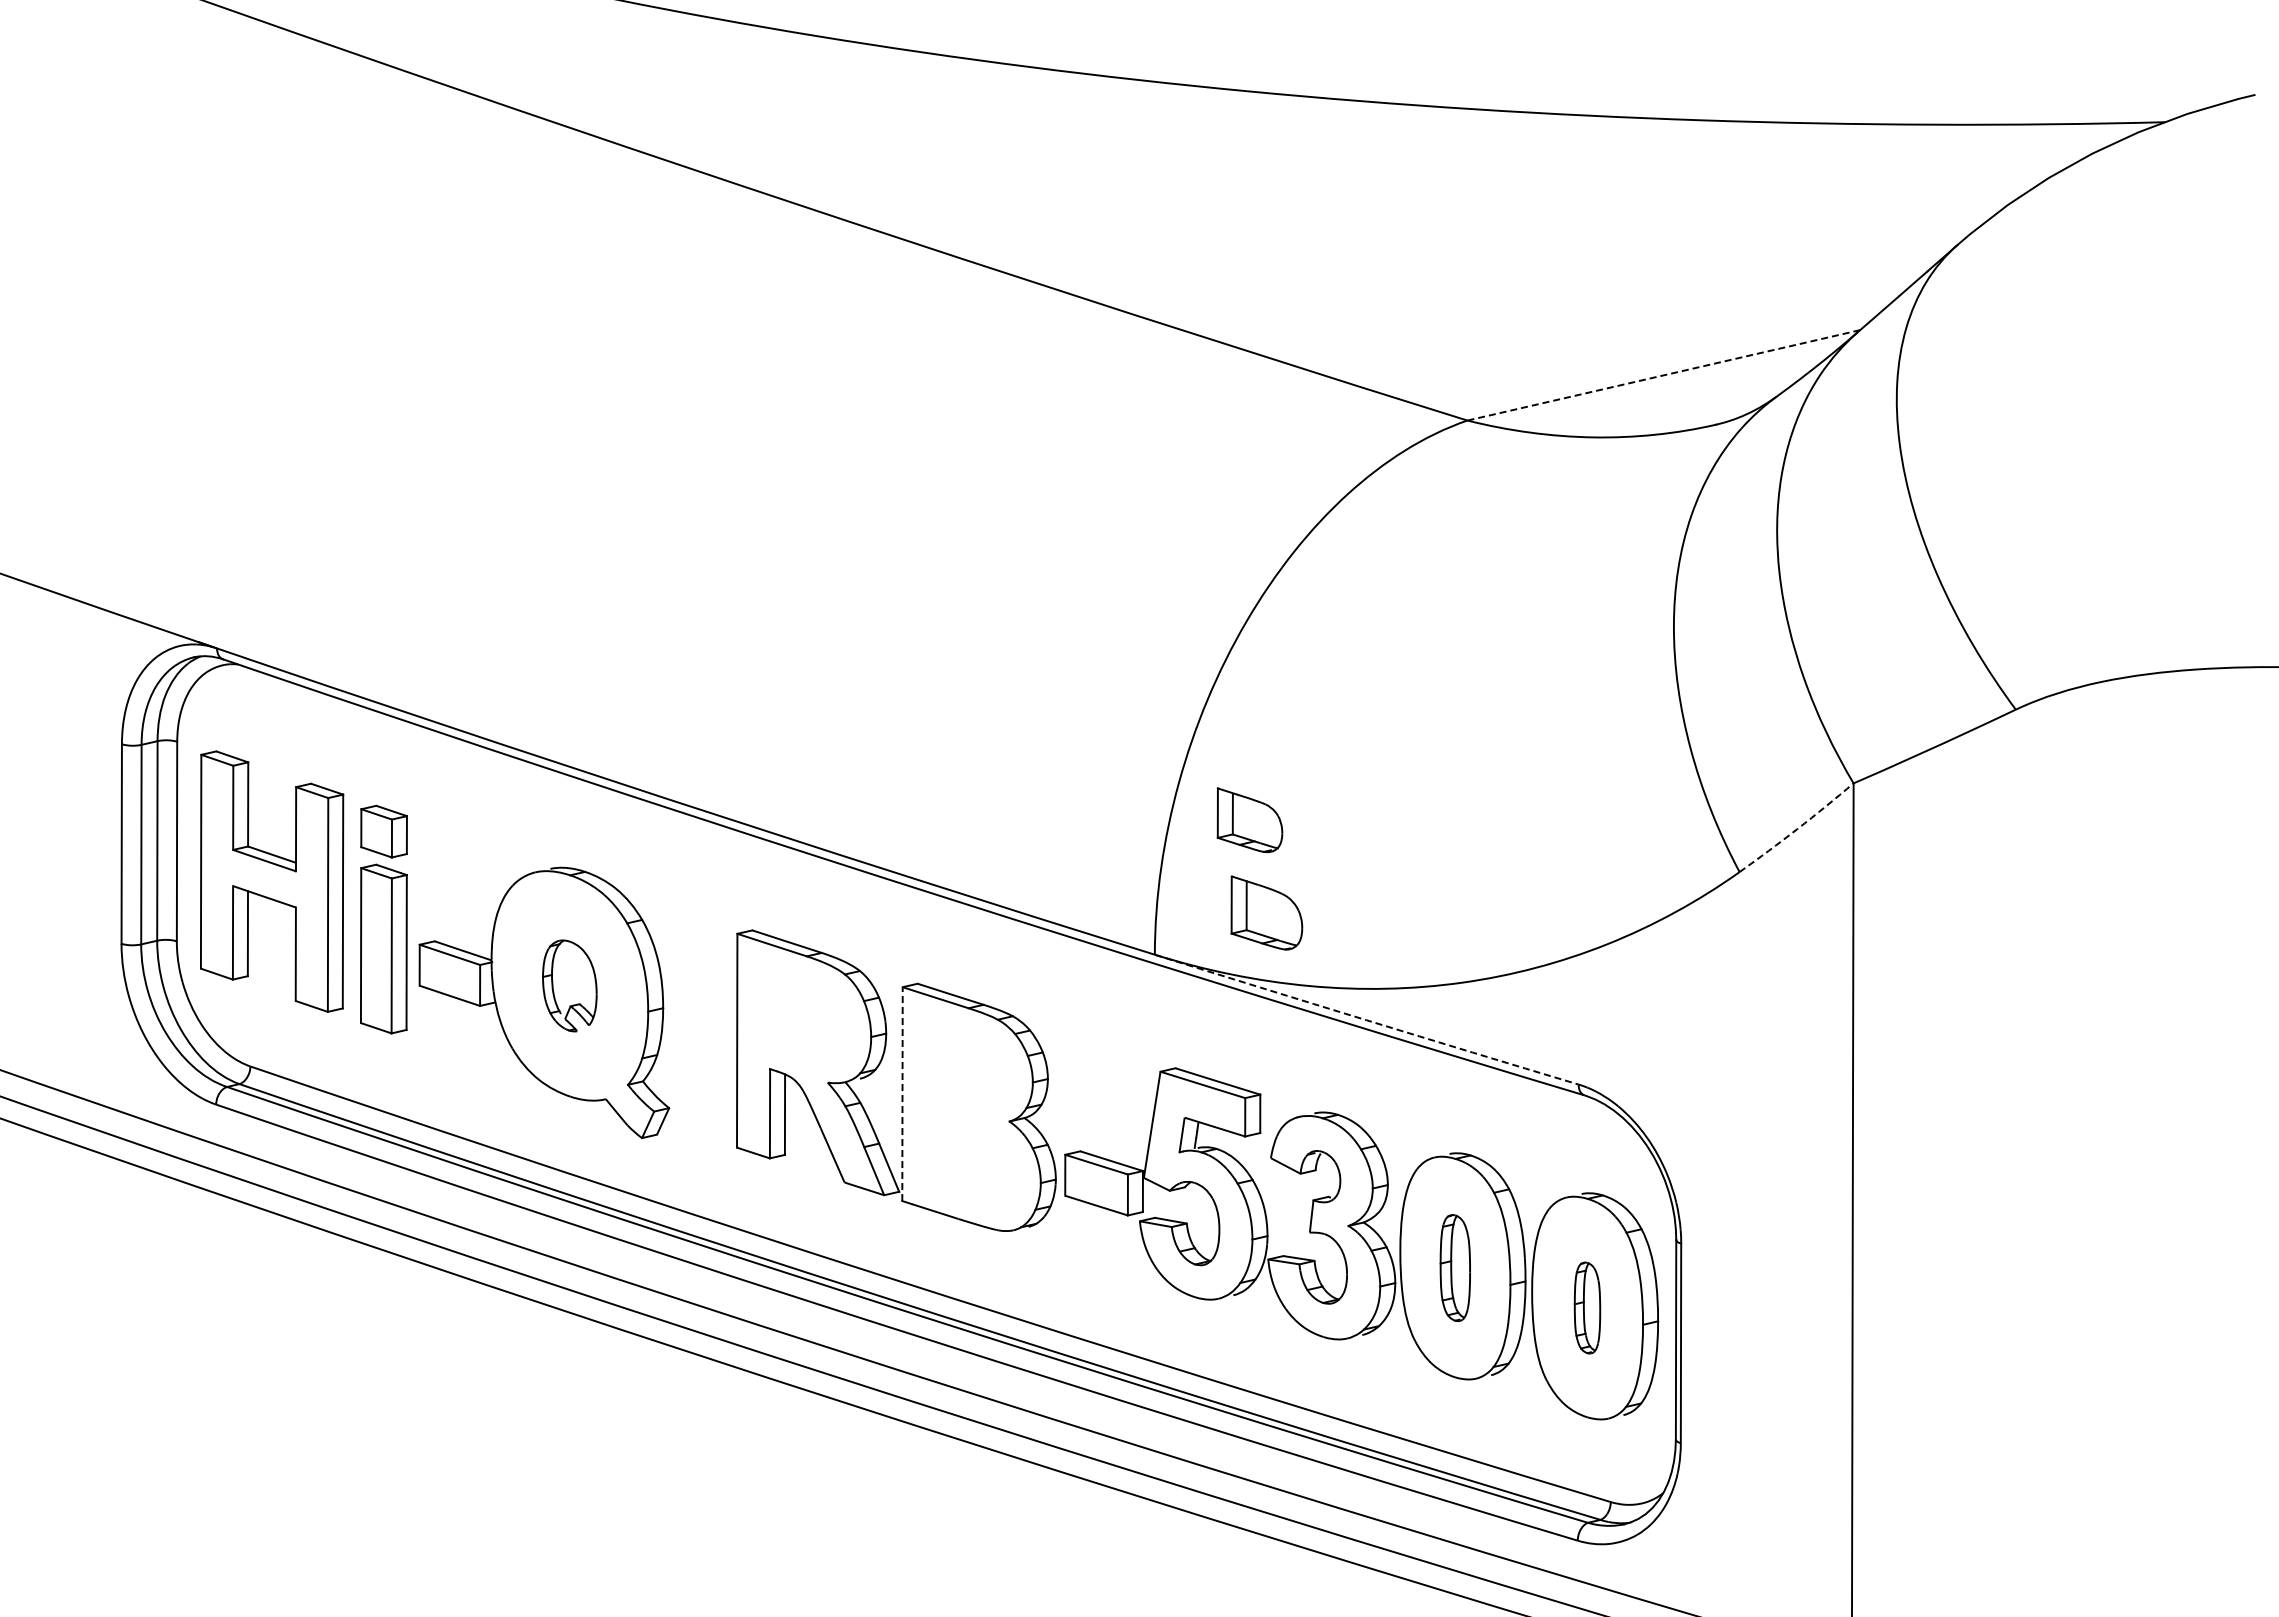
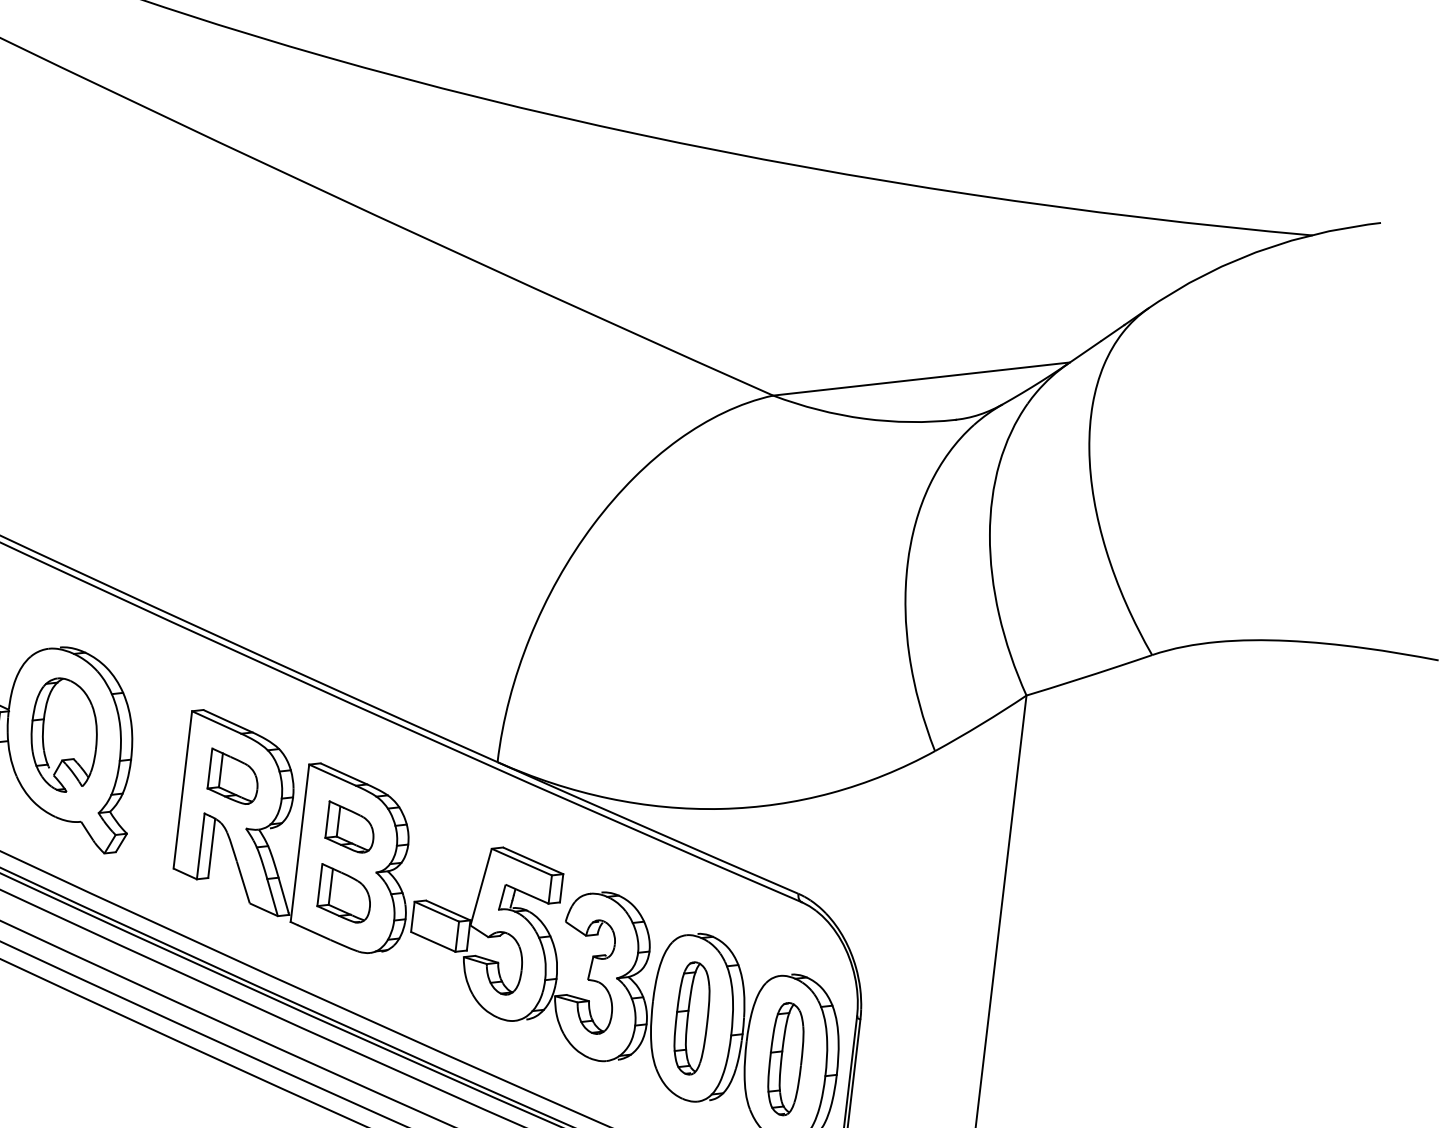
line: (1663, 375) -> (921, 379), dashed -> solid
part: (1249, 819) -> (350, 827), moved
arc: (1797, 828) -> (981, 723), dashed -> solid
part: (1266, 912) -> (344, 893), moved
part: (569, 985) -> (64, 734), size x1.67
part: (803, 1014) -> (233, 776), added
arc: (1366, 1020) -> (647, 828), dashed -> solid
line: (902, 1094) -> (299, 843), dashed -> solid
part: (1455, 1267) -> (692, 1018), size x1.43
part: (1587, 1307) -> (786, 1058), size x1.67

